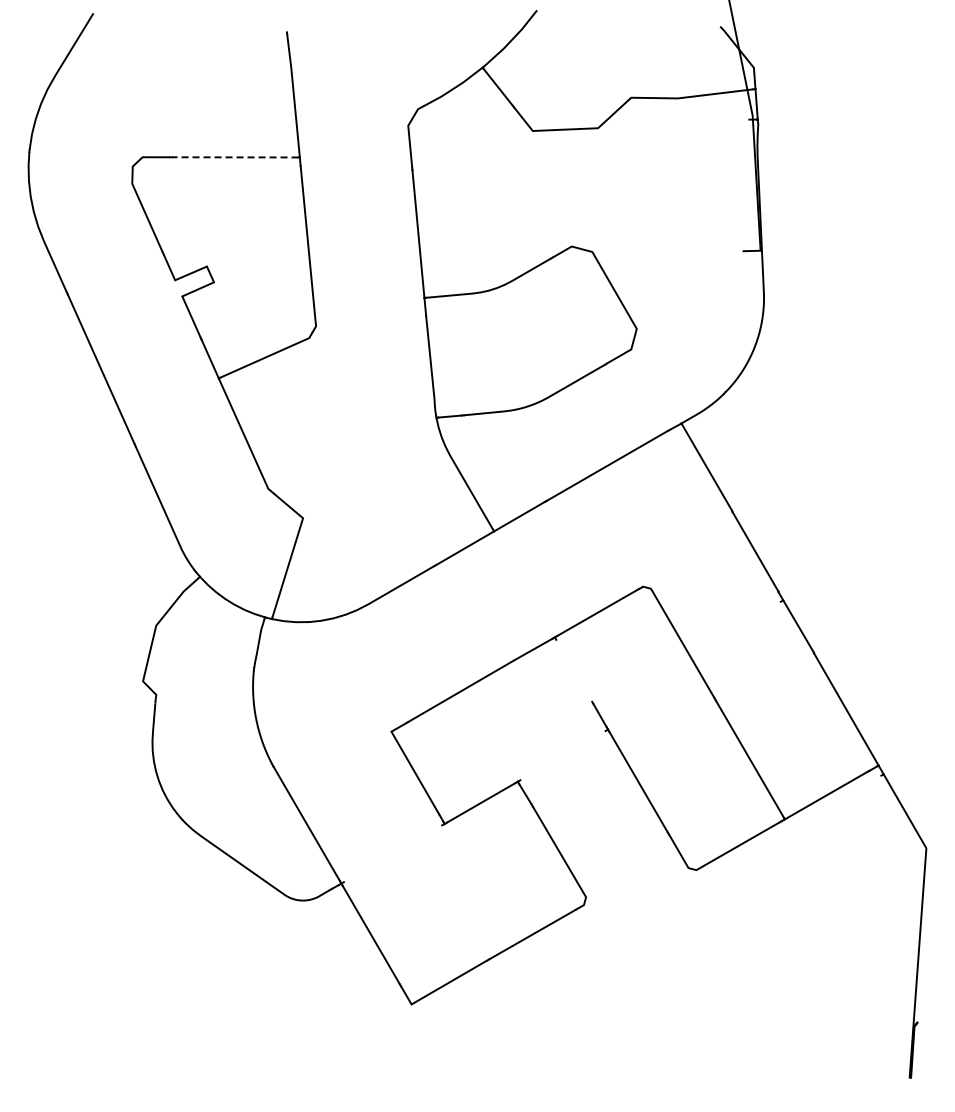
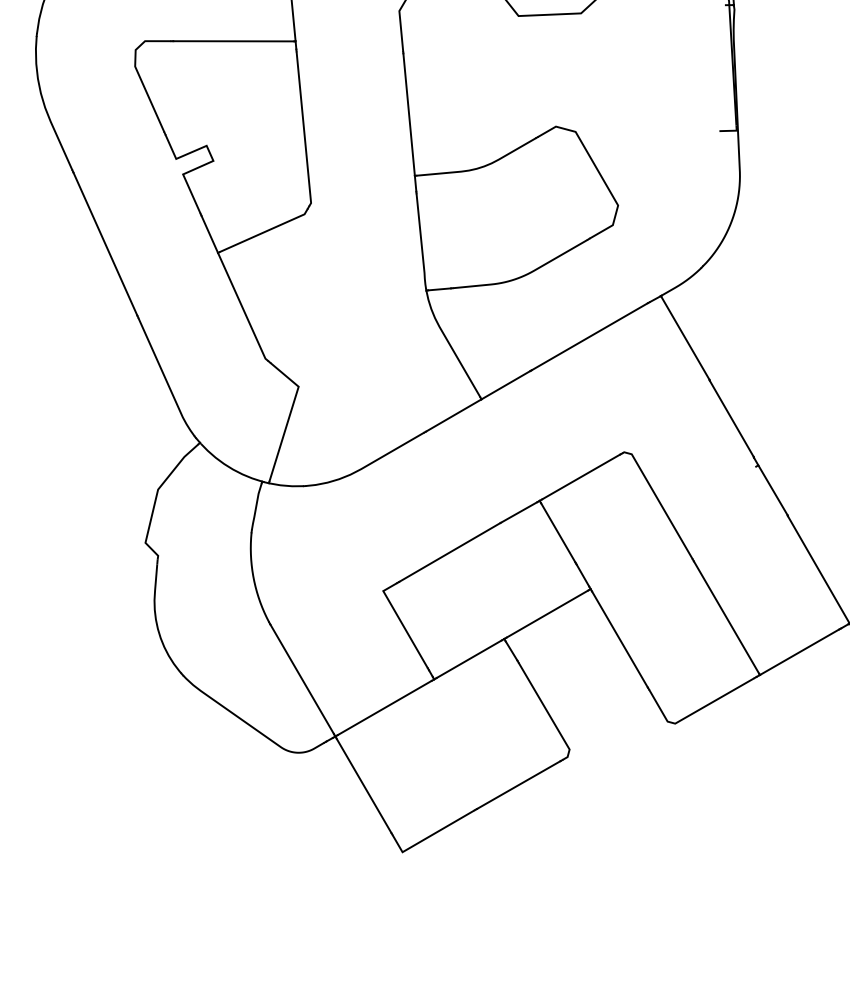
line: (234, 157) -> (233, 41), dashed -> solid
line: (574, 670) -> (558, 532), added
line: (562, 755) -> (547, 613), added
line: (392, 853) -> (384, 707), added

